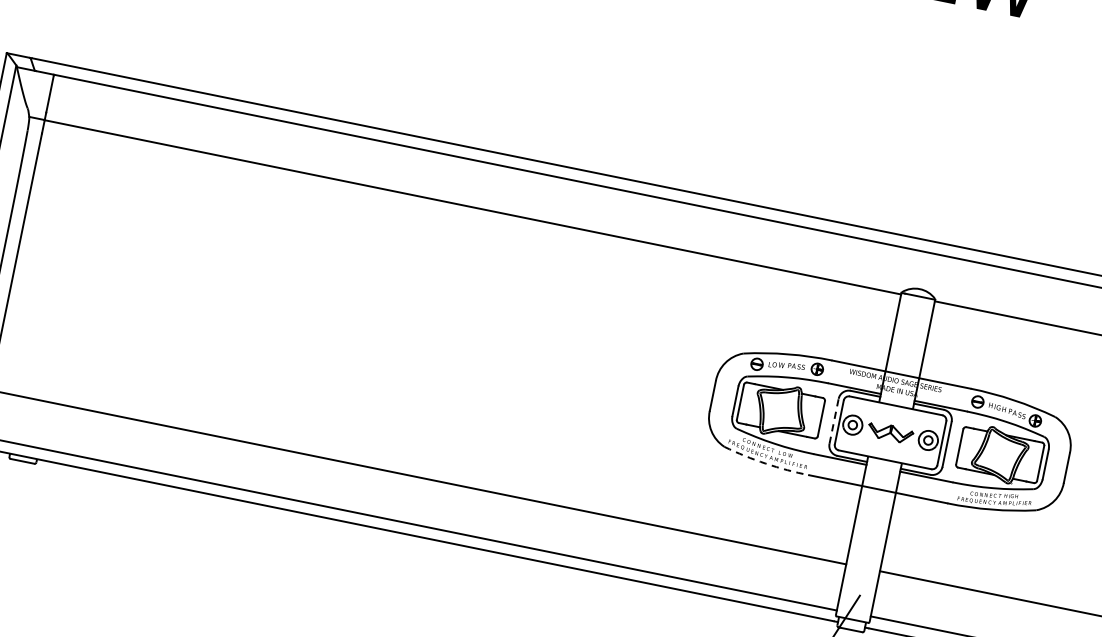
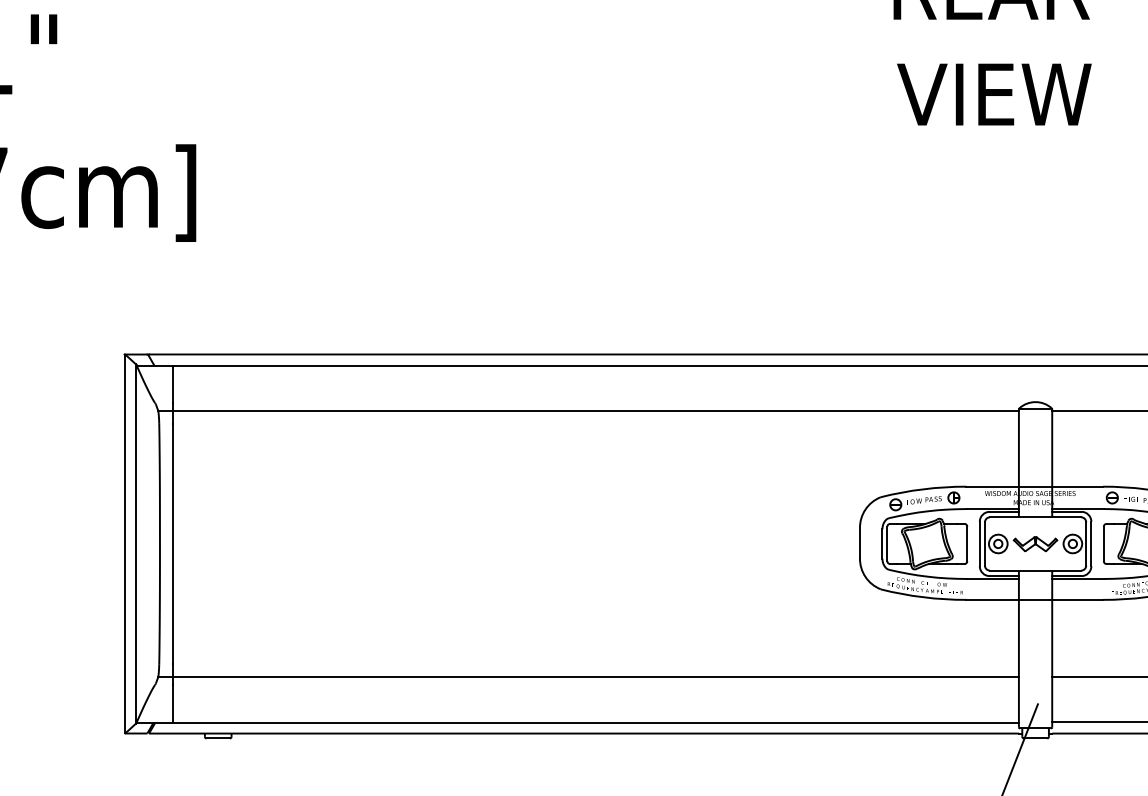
line: (833, 420) -> (979, 543), dashed -> solid
arc: (766, 463) -> (923, 597), dashed -> solid

